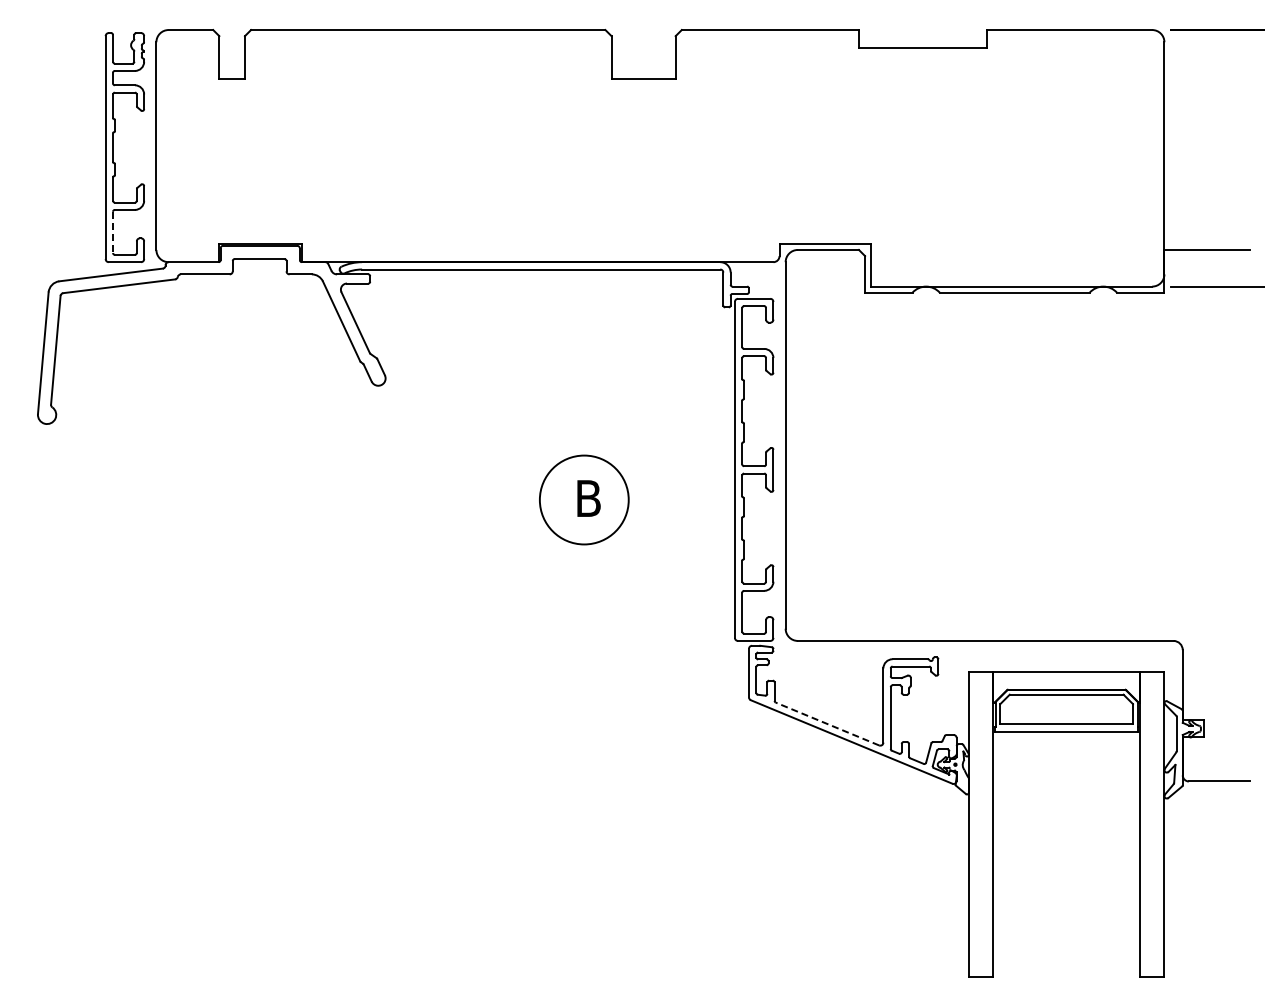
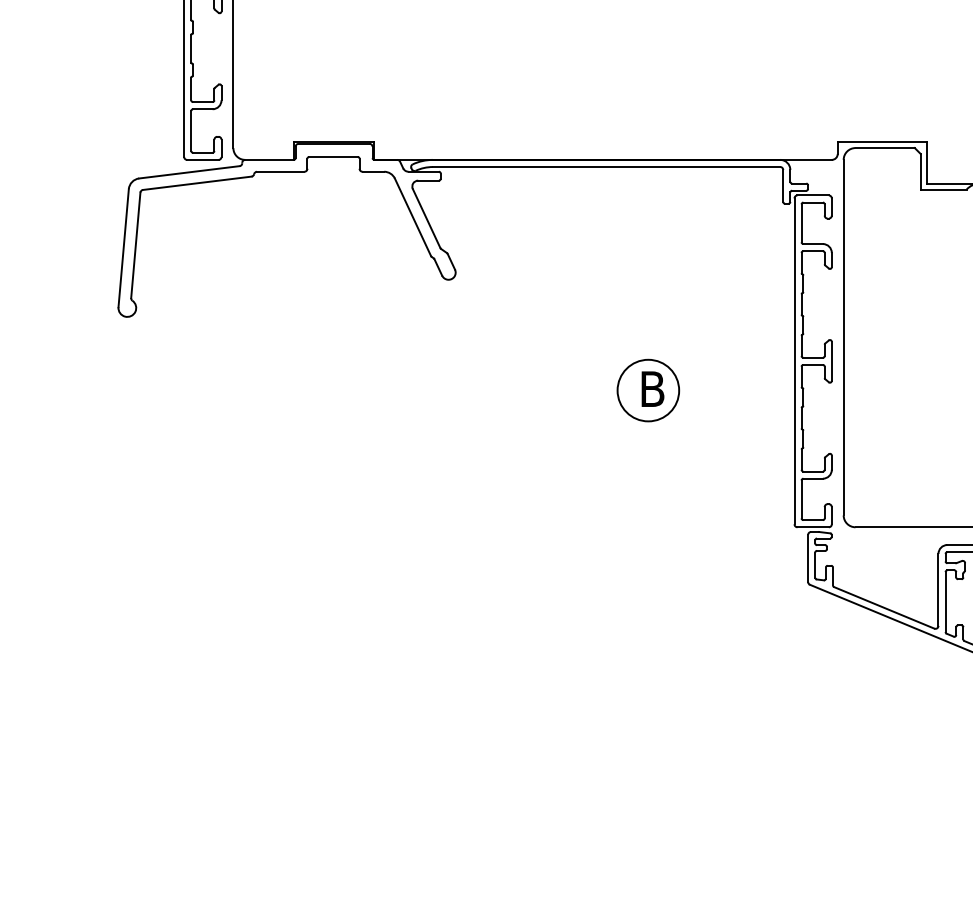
line: (113, 232) -> (191, 131), dashed -> solid
circle: (584, 499) -> (648, 390), size x0.71
line: (827, 724) -> (884, 608), dashed -> solid

